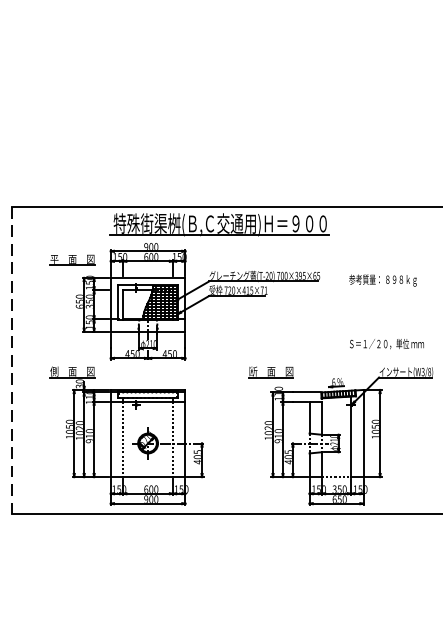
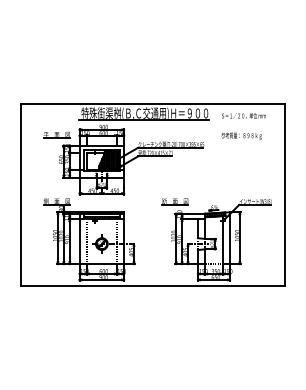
text: (382, 279) -> (241, 135), moved
text: (386, 343) -> (243, 115), moved
line: (12, 360) -> (21, 194), dashed -> solid

